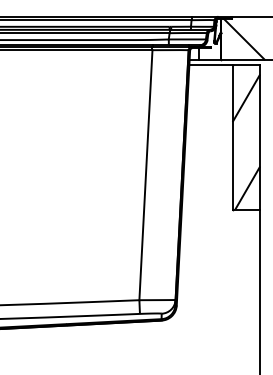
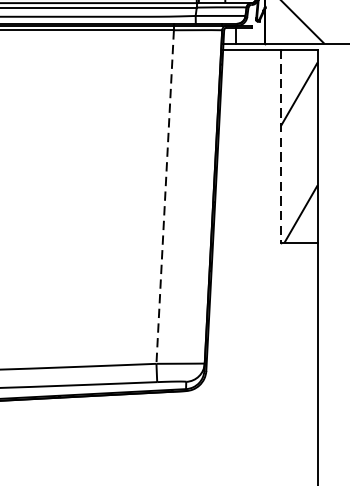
line: (232, 137) -> (280, 146), solid -> dashed
line: (145, 175) -> (164, 197), solid -> dashed

